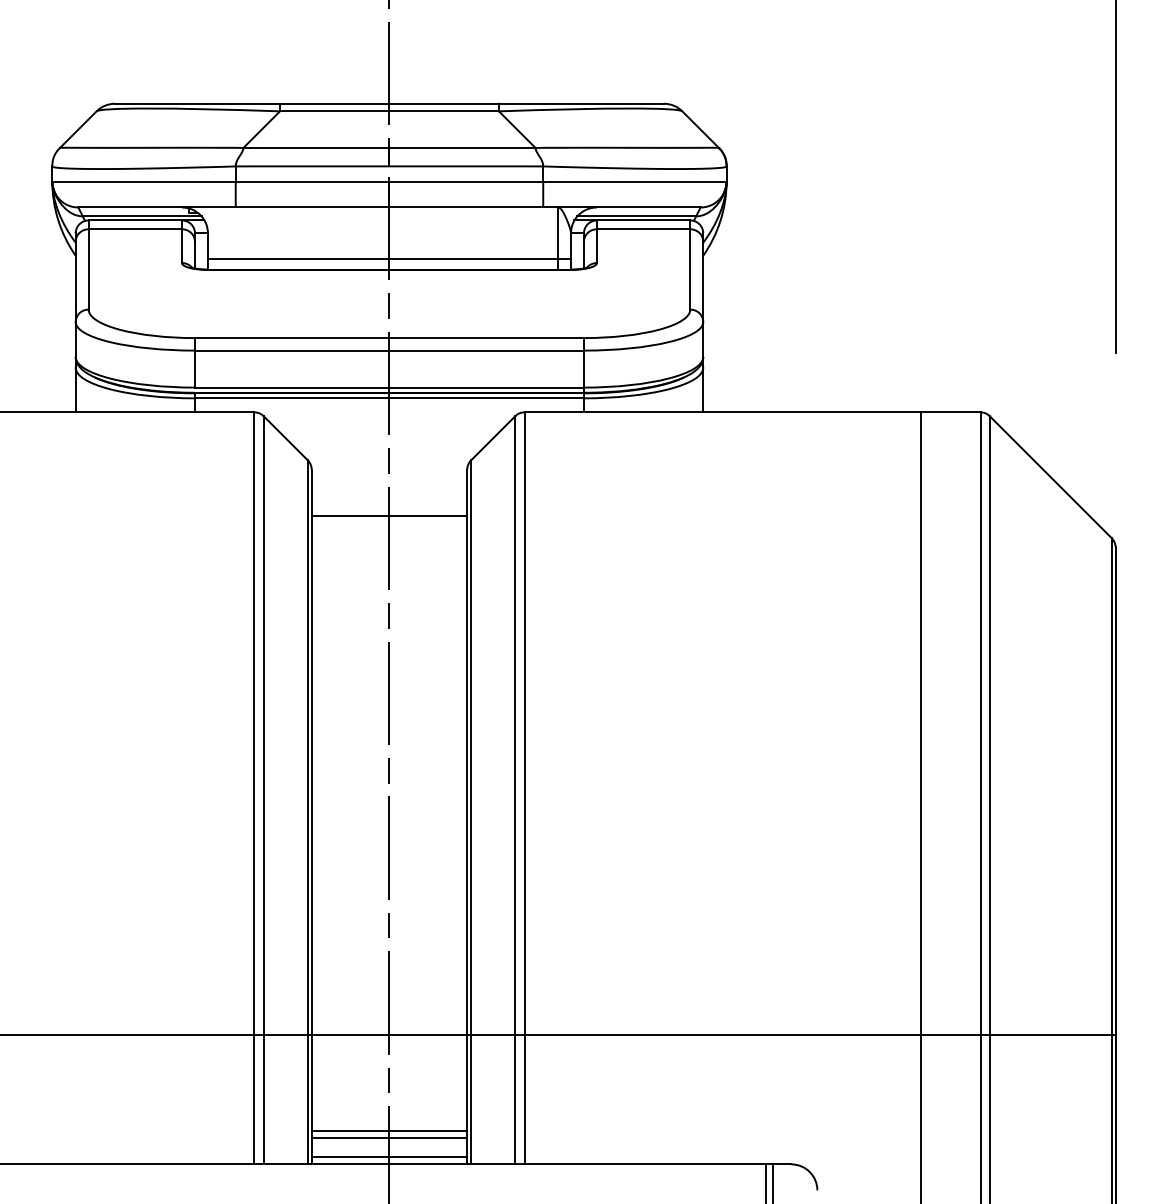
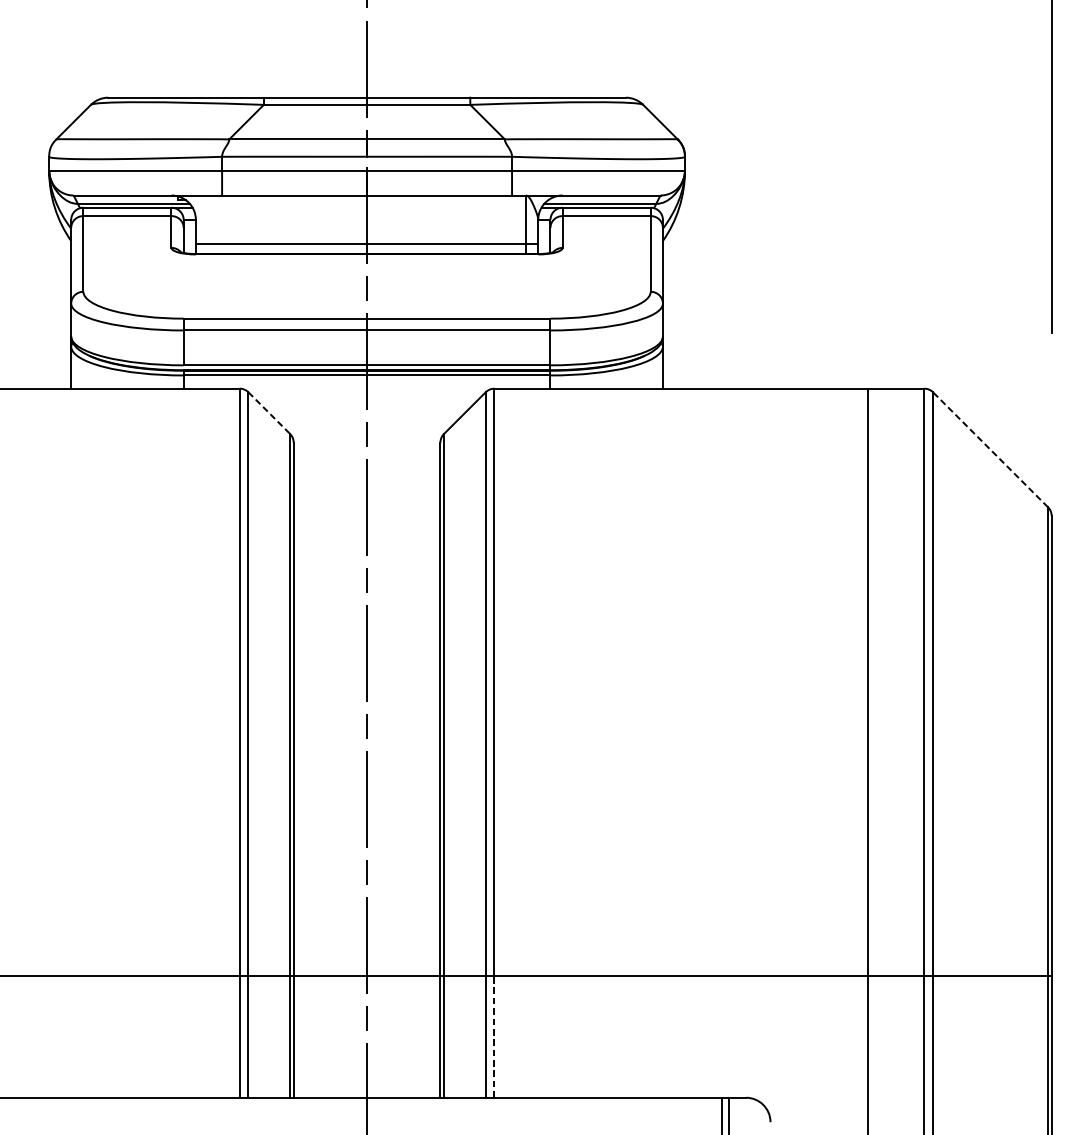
line: (286, 438) -> (269, 413), solid -> dashed
line: (1050, 476) -> (990, 449), solid -> dashed
line: (389, 516) -> (367, 486), removed
line: (524, 1099) -> (494, 1036), solid -> dashed
line: (389, 1130) -> (367, 1065), removed
line: (389, 1138) -> (367, 1073), removed
line: (389, 1156) -> (367, 1090), removed

